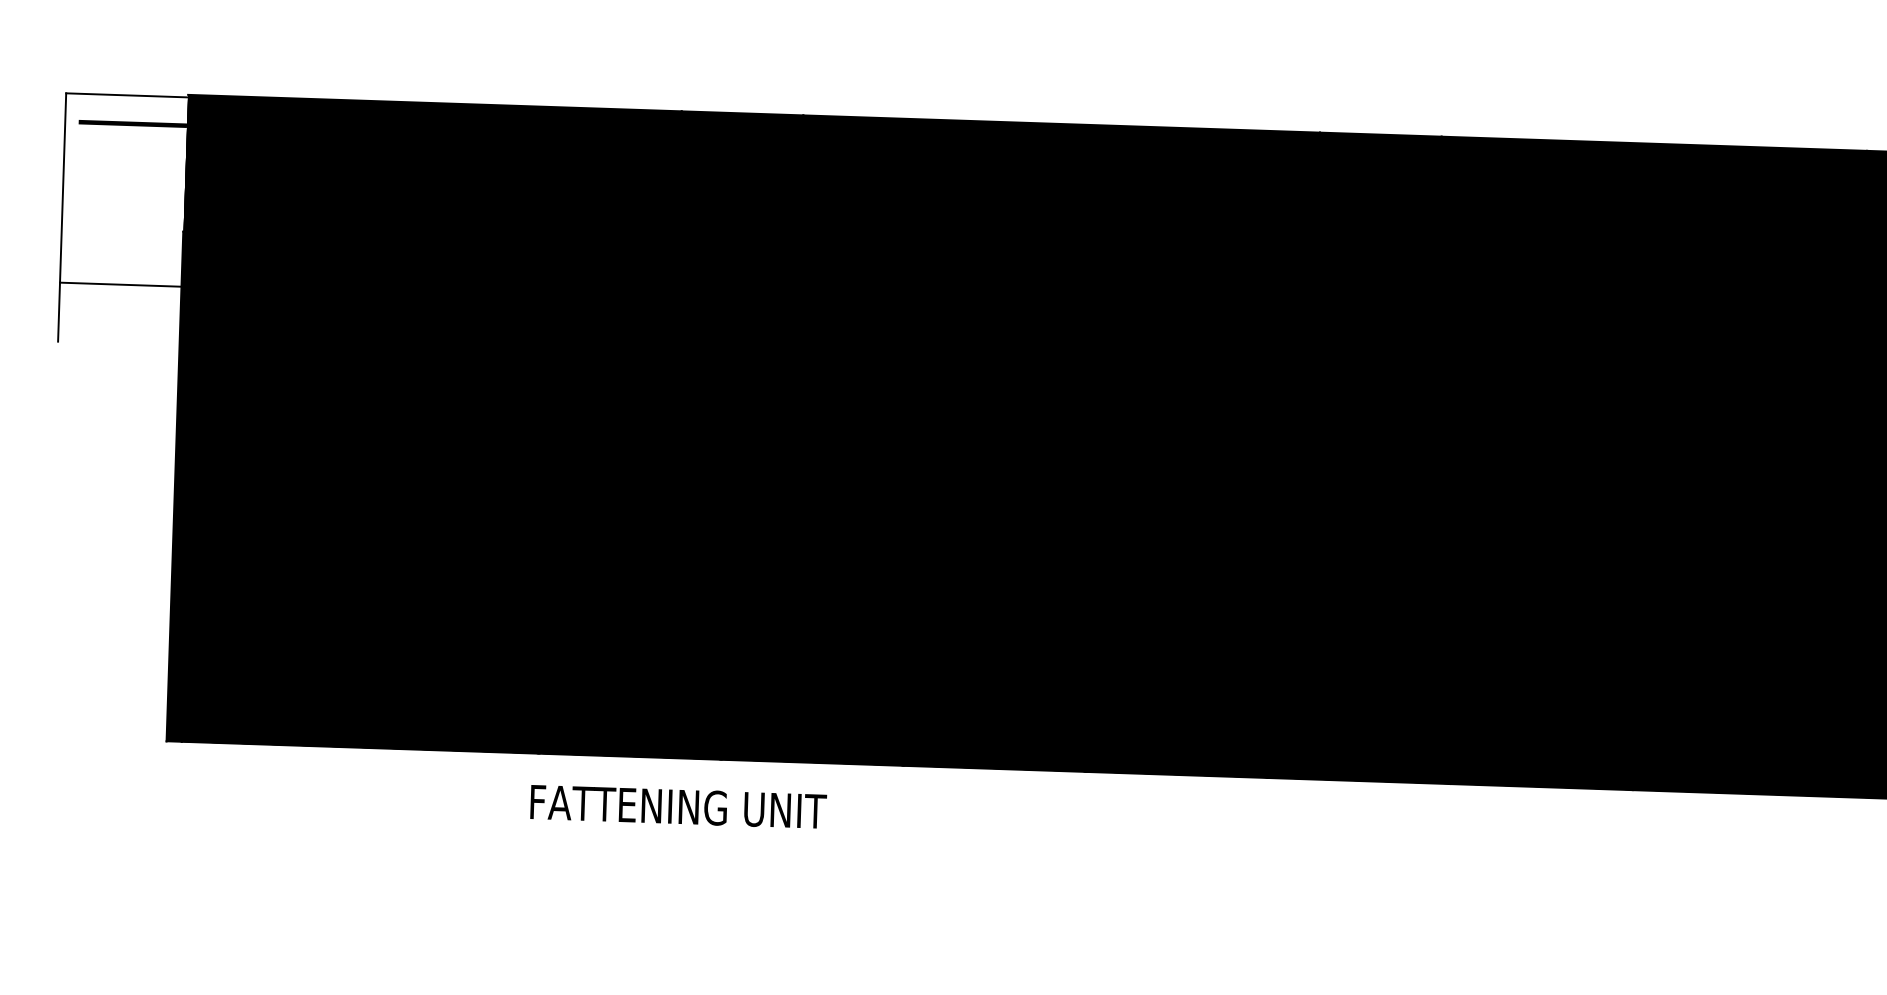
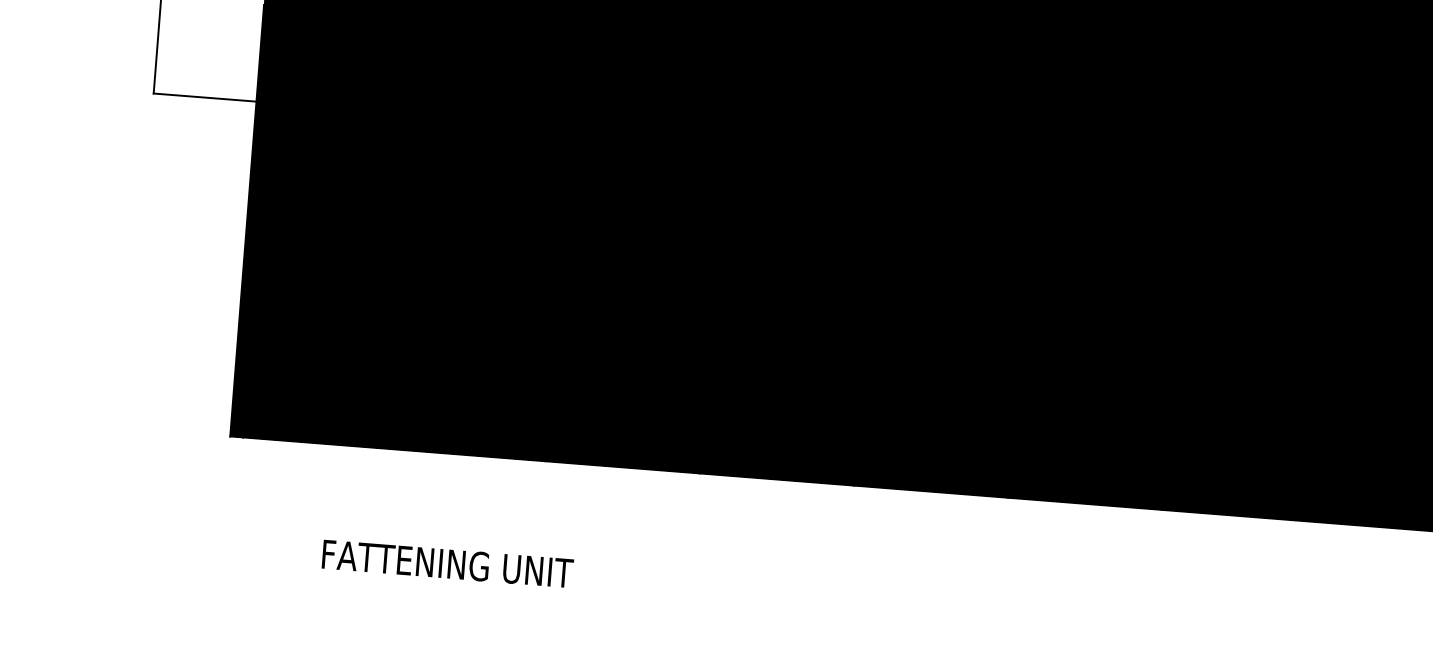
line: (120, 284) -> (204, 97), moved
text: (678, 806) -> (447, 563), moved

